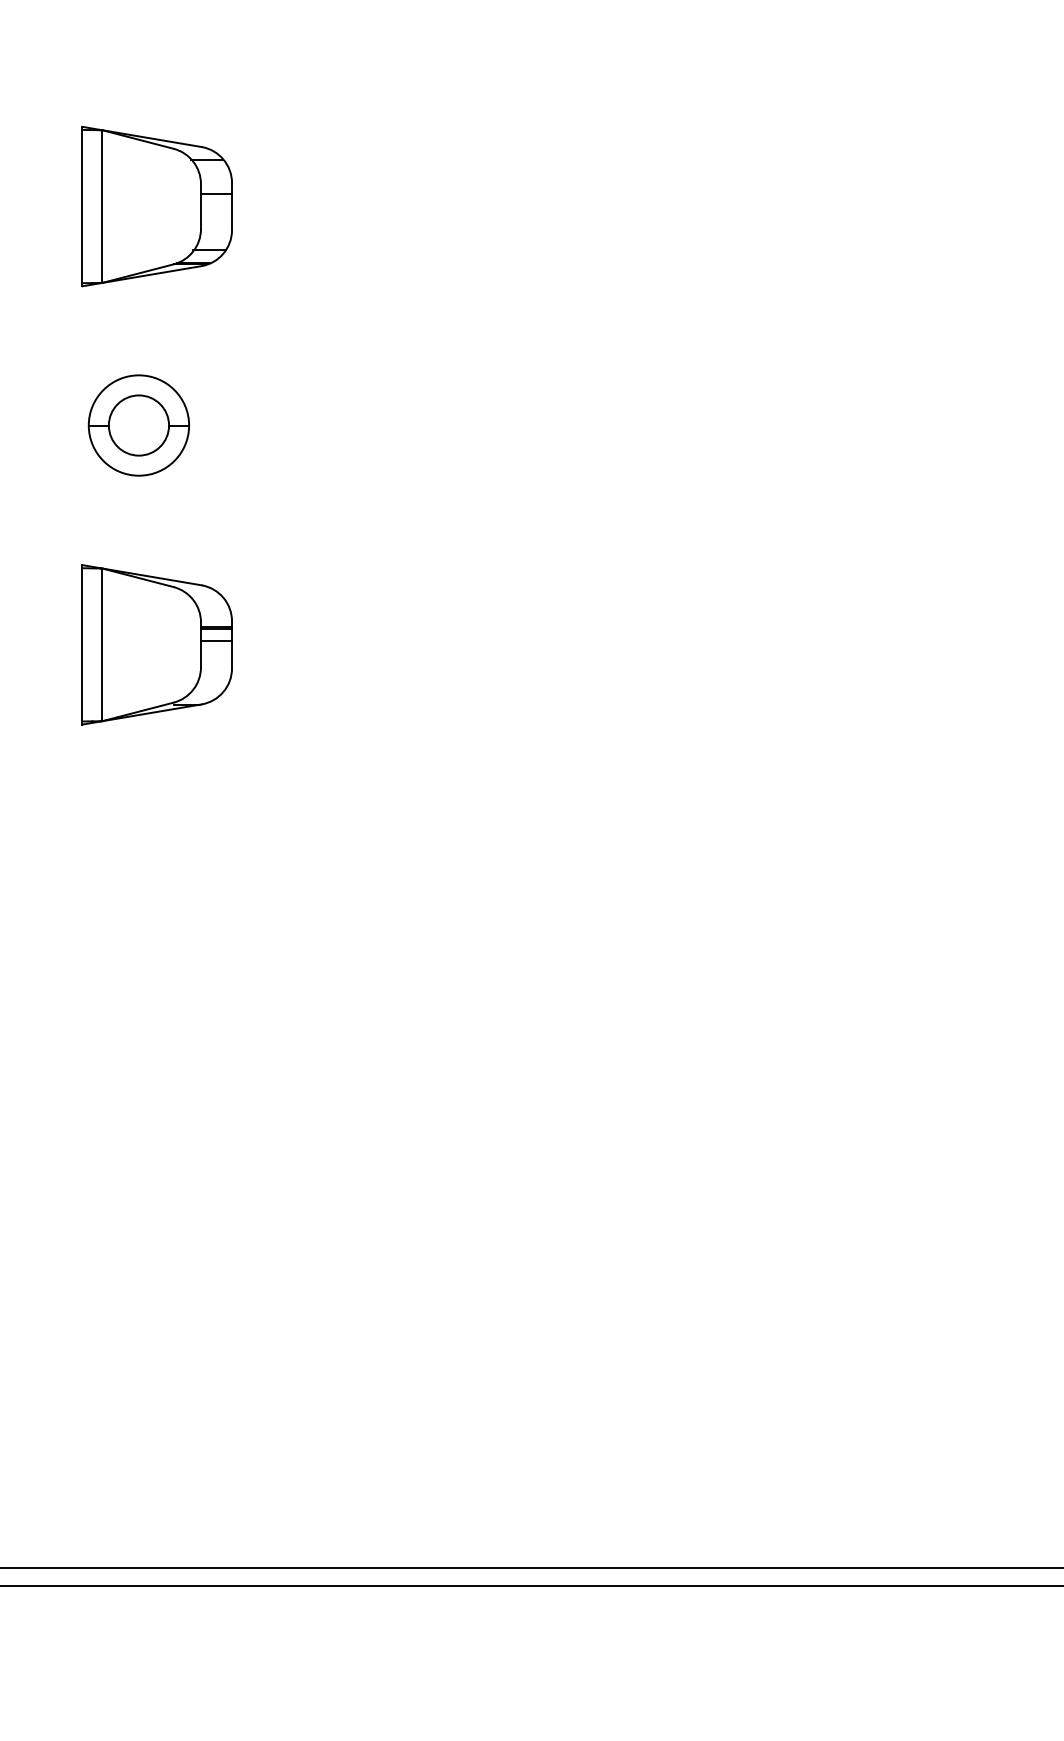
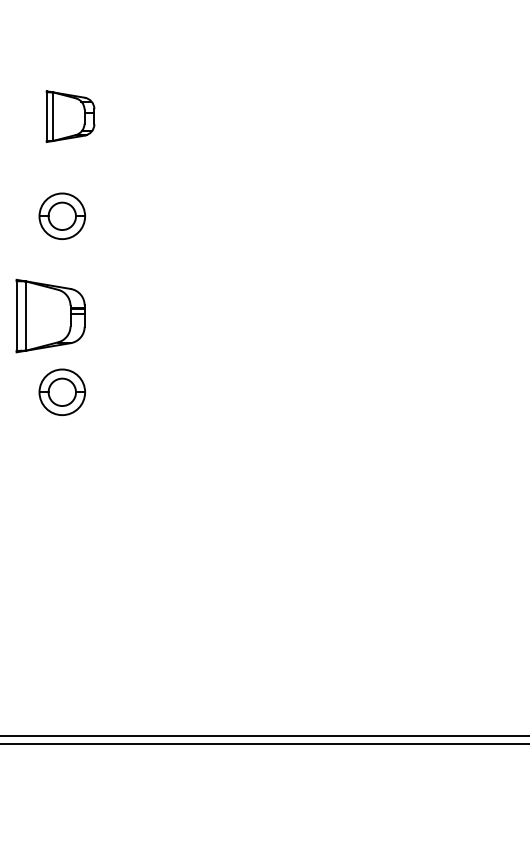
part: (156, 205) -> (70, 116), size x0.7
part: (156, 643) -> (50, 315), moved
part: (137, 810) -> (61, 391), added

